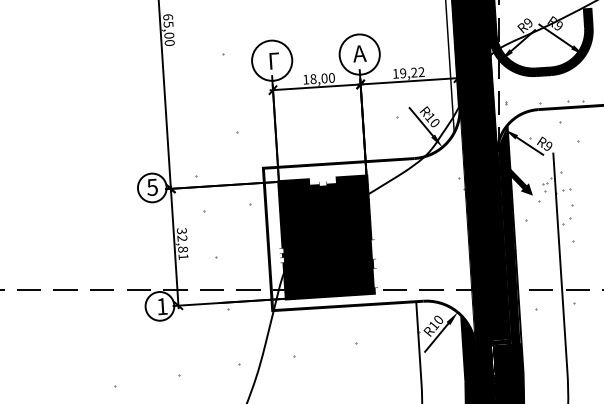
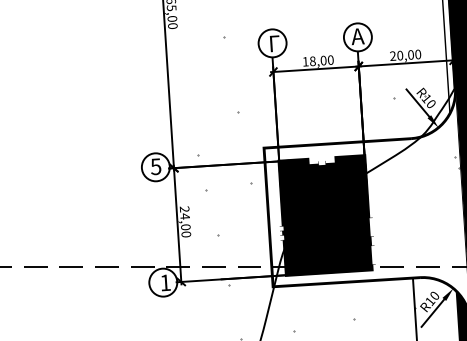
circle: (359, 54) -> (357, 37), size x0.71
circle: (271, 60) -> (271, 43), size x0.71
text: (408, 72) -> (405, 54), 19,22 -> 20,00
text: (182, 243) -> (185, 221), 32,81 -> 24,00

